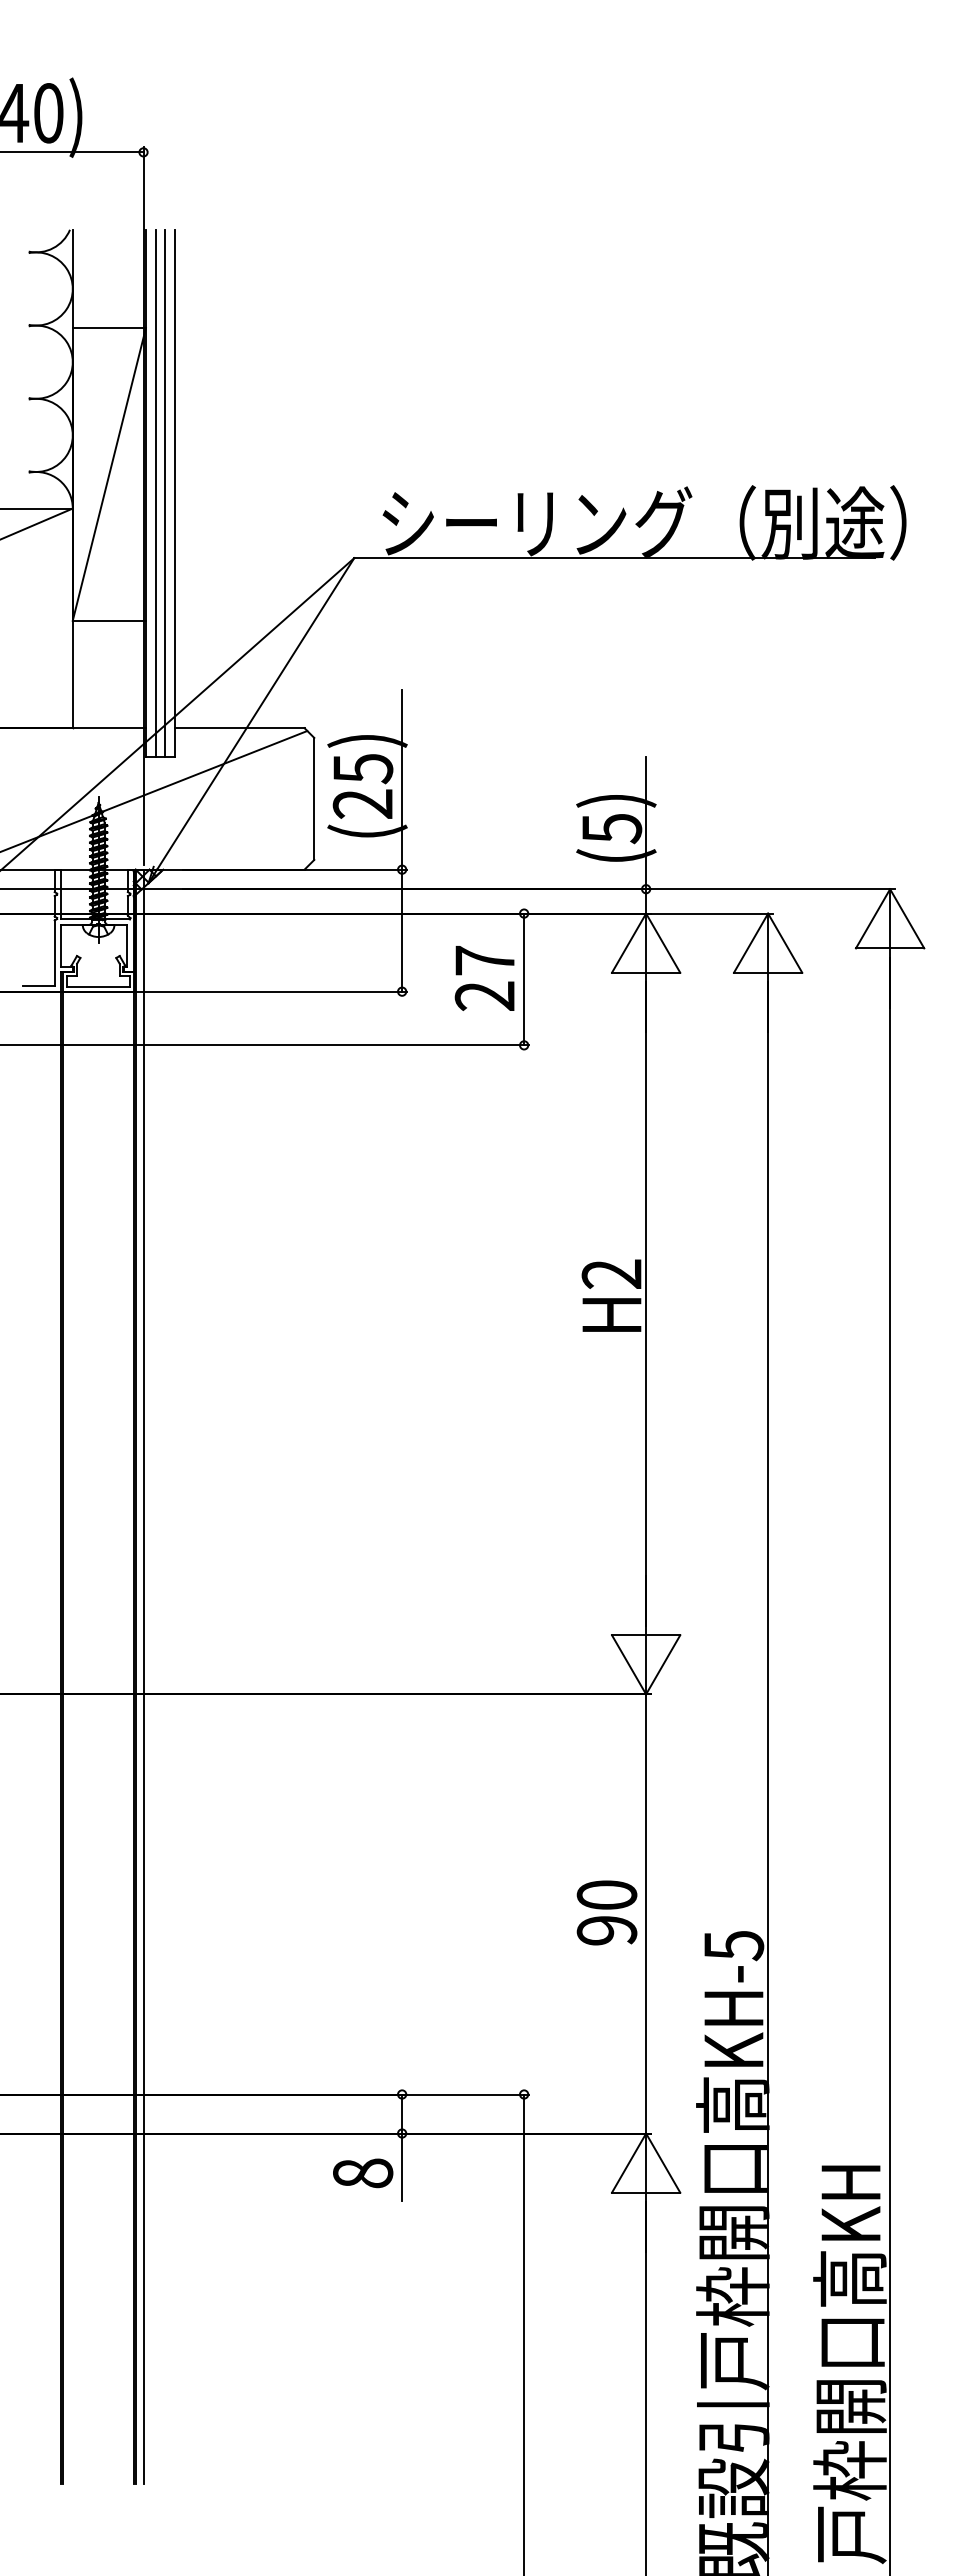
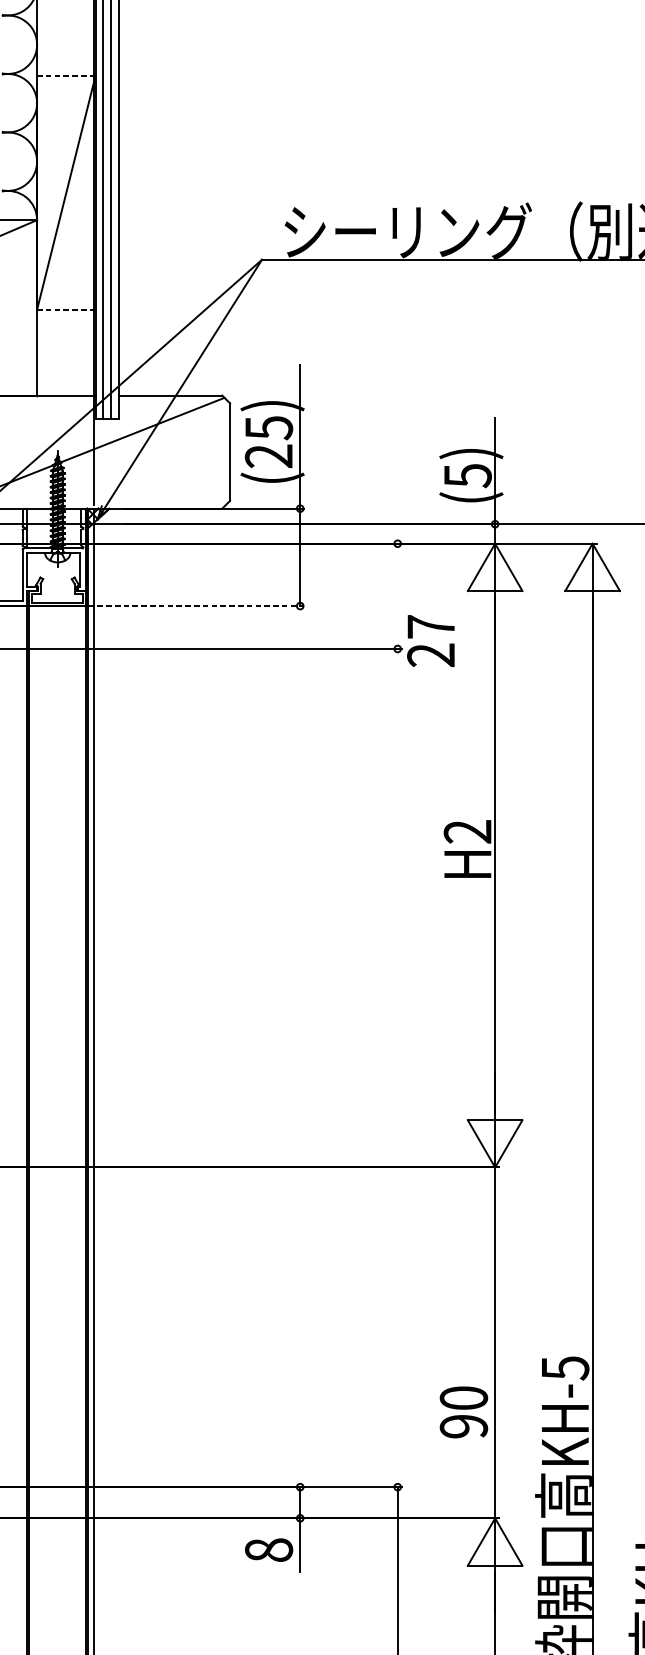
line: (109, 328) -> (66, 76), solid -> dashed
line: (109, 620) -> (66, 309), solid -> dashed
text: (484, 978) -> (430, 641), moved
line: (524, 979) -> (397, 596), removed
line: (272, 991) -> (196, 605), solid -> dashed
text: (606, 1912) -> (463, 1412), moved

